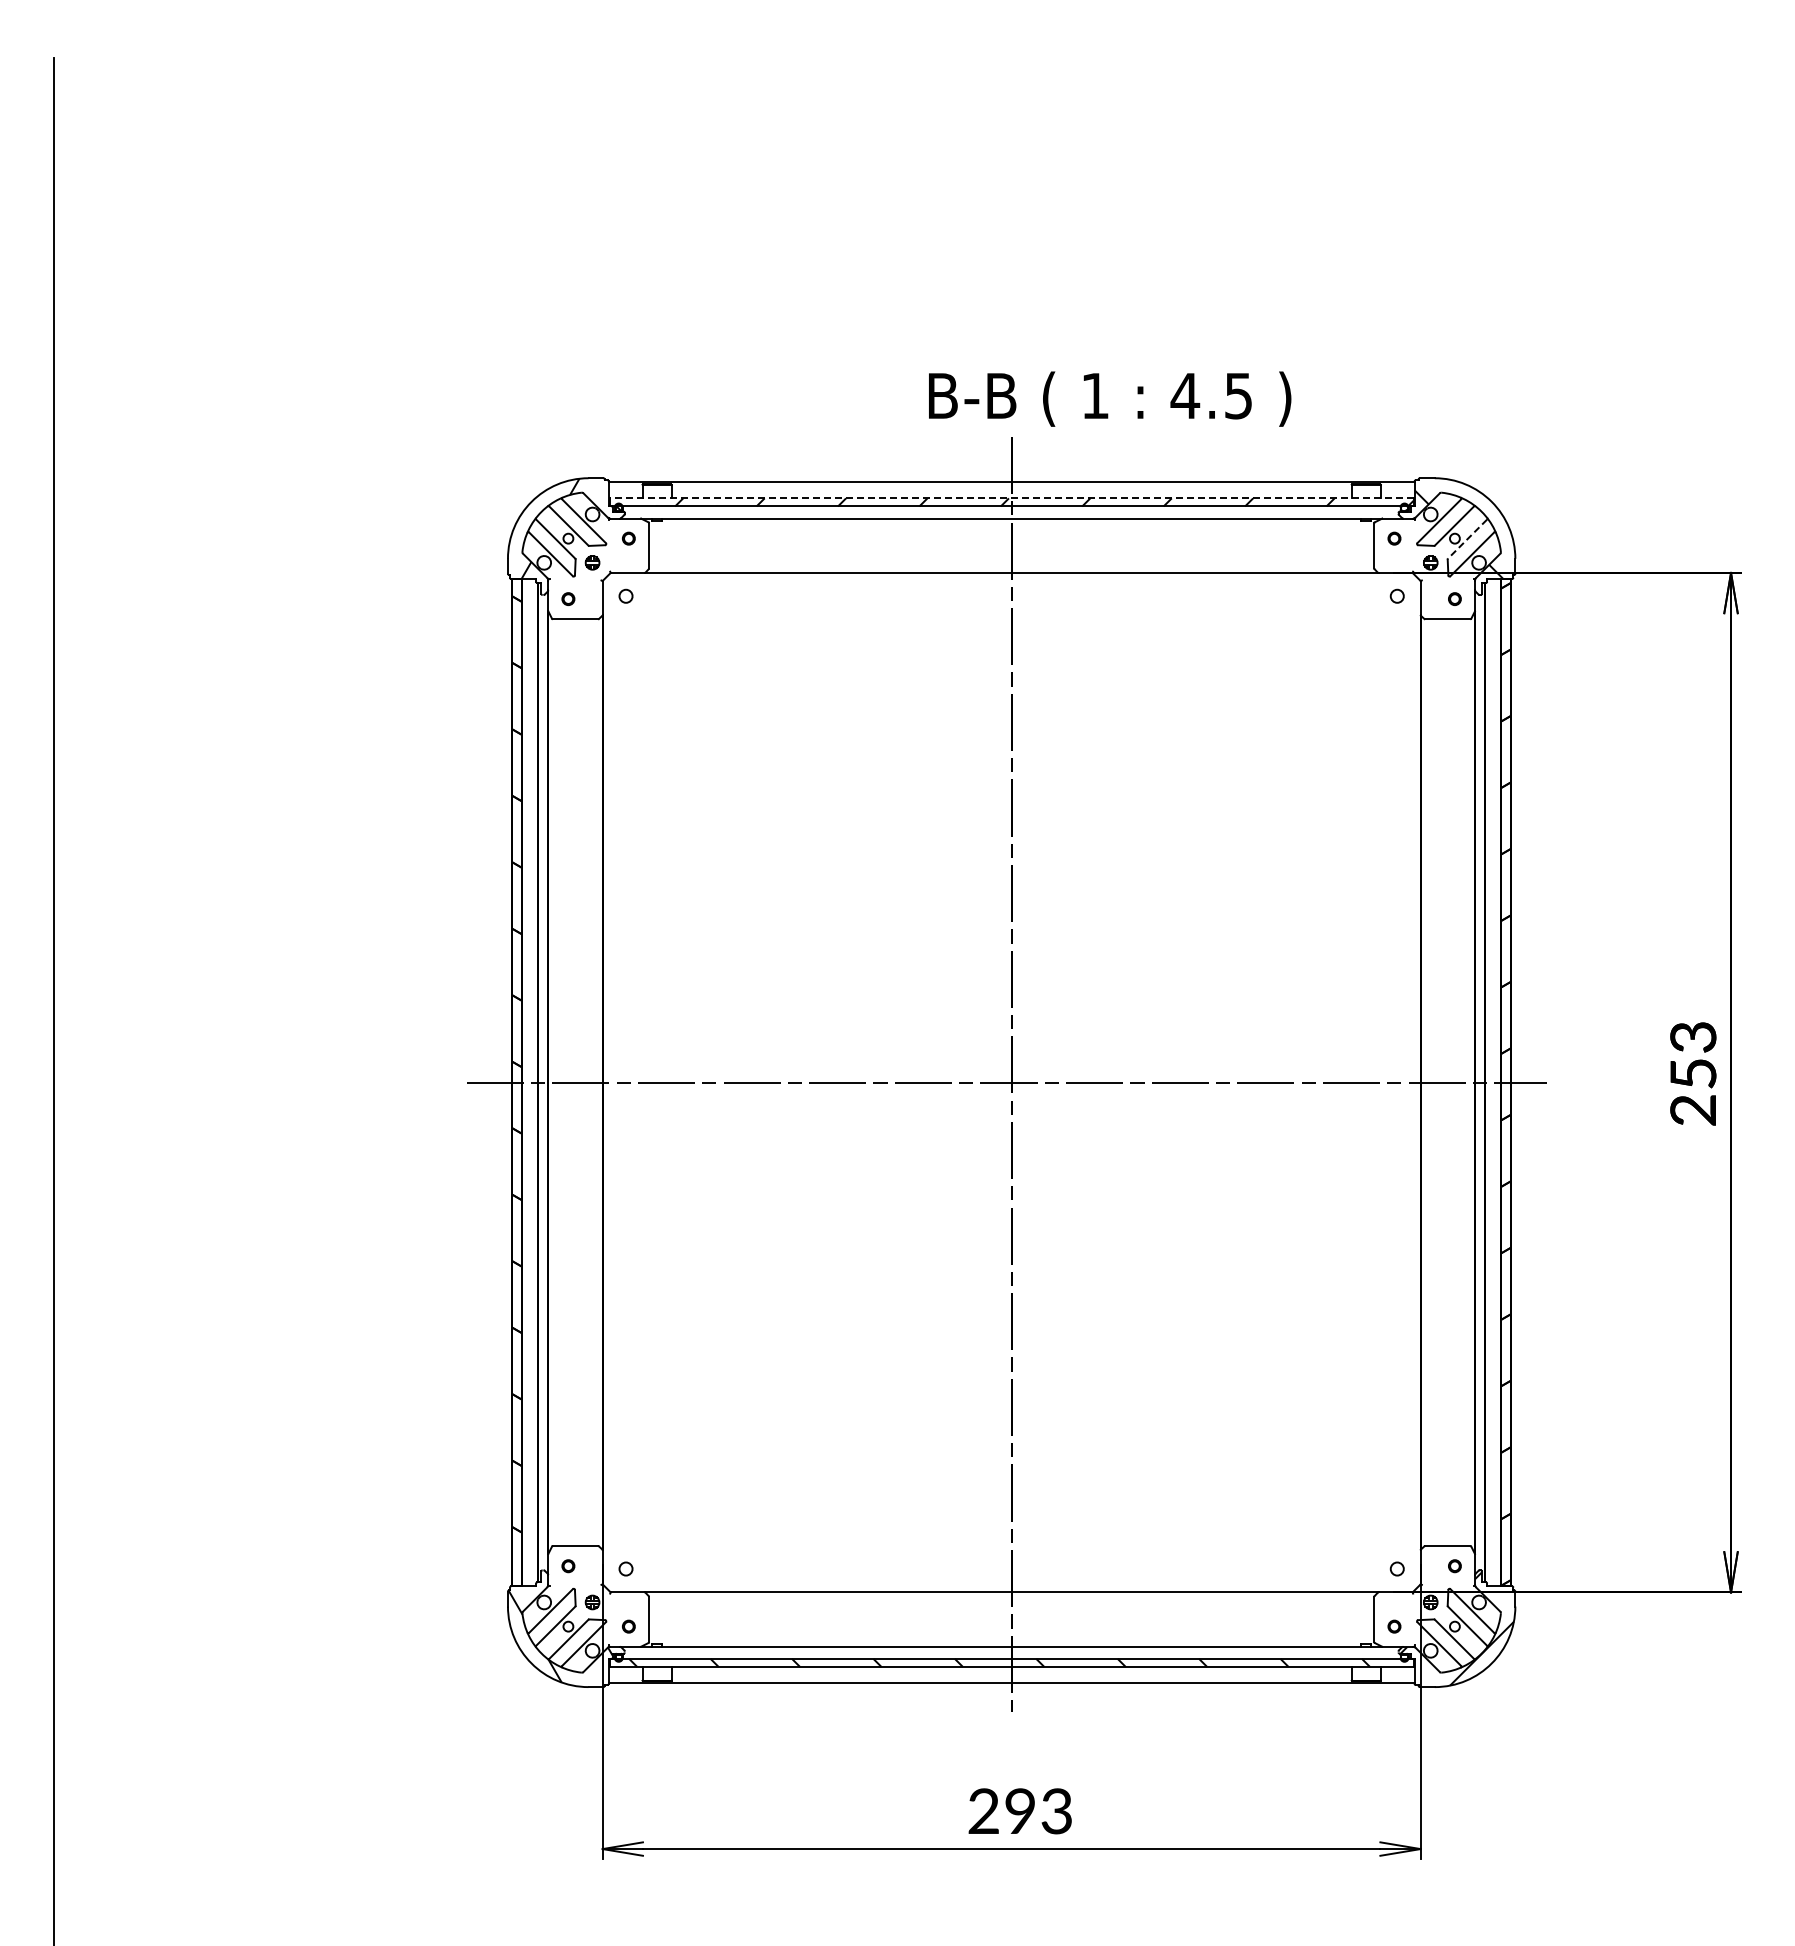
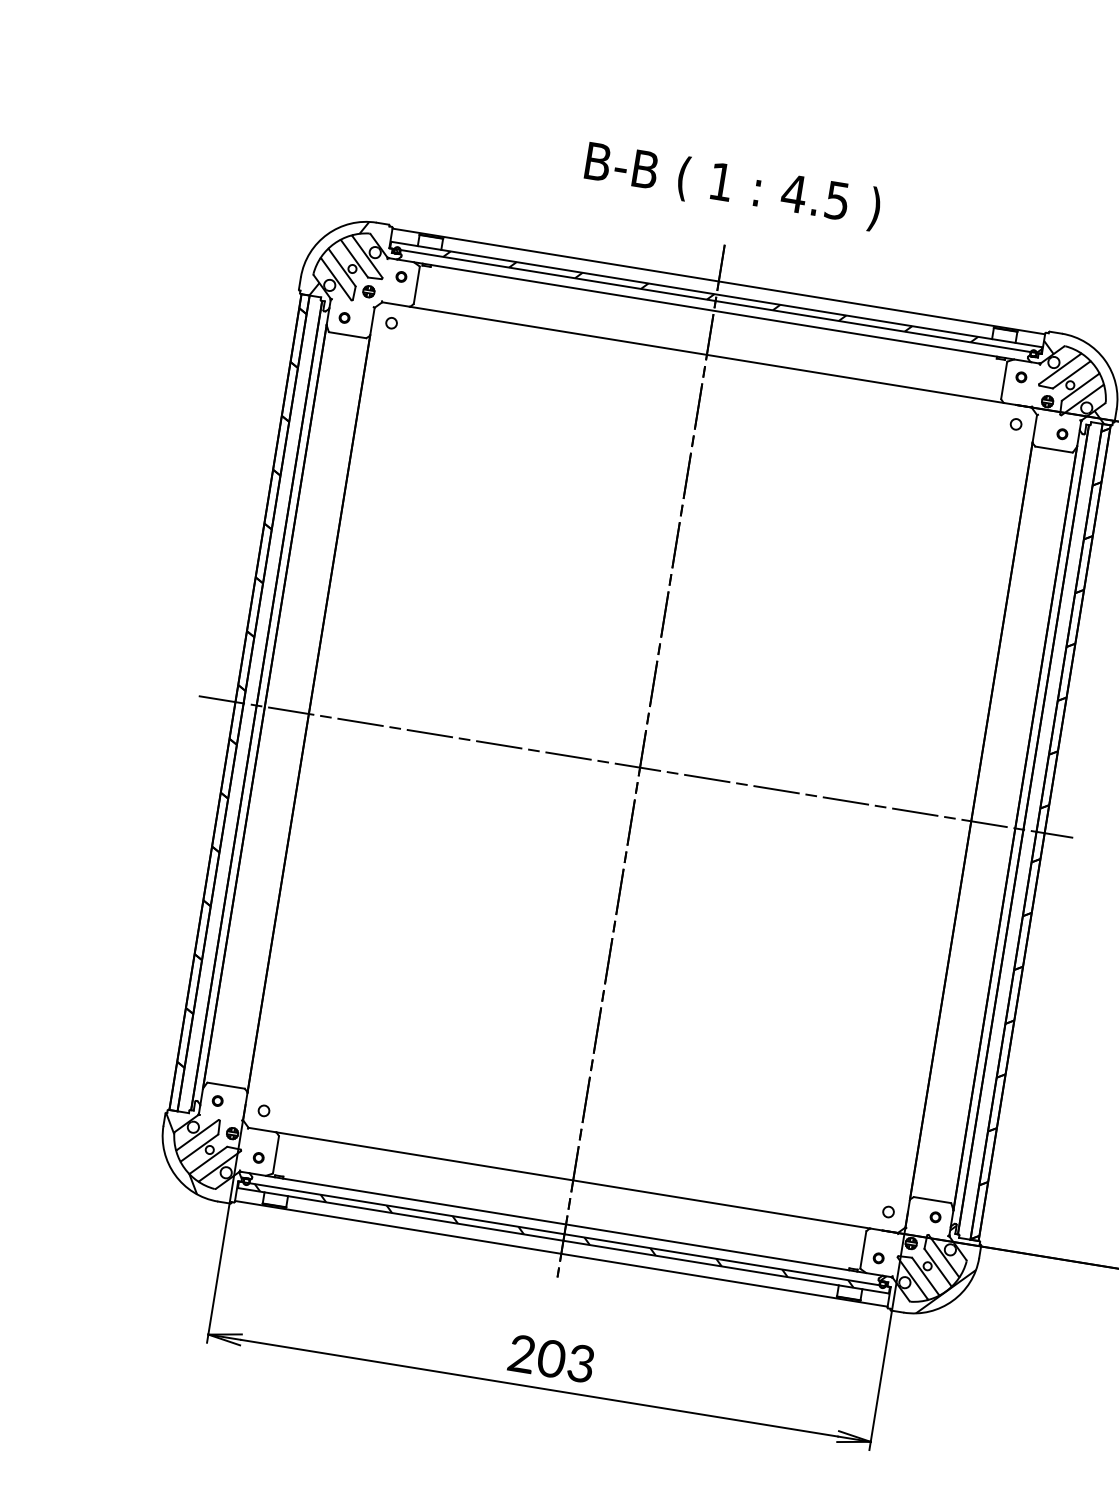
text: (1110, 398) -> (733, 185), moved
line: (1011, 498) -> (716, 294), dashed -> solid
line: (1467, 539) -> (1080, 387), dashed -> solid
text: (1020, 1811) -> (551, 1358), 293 -> 203

